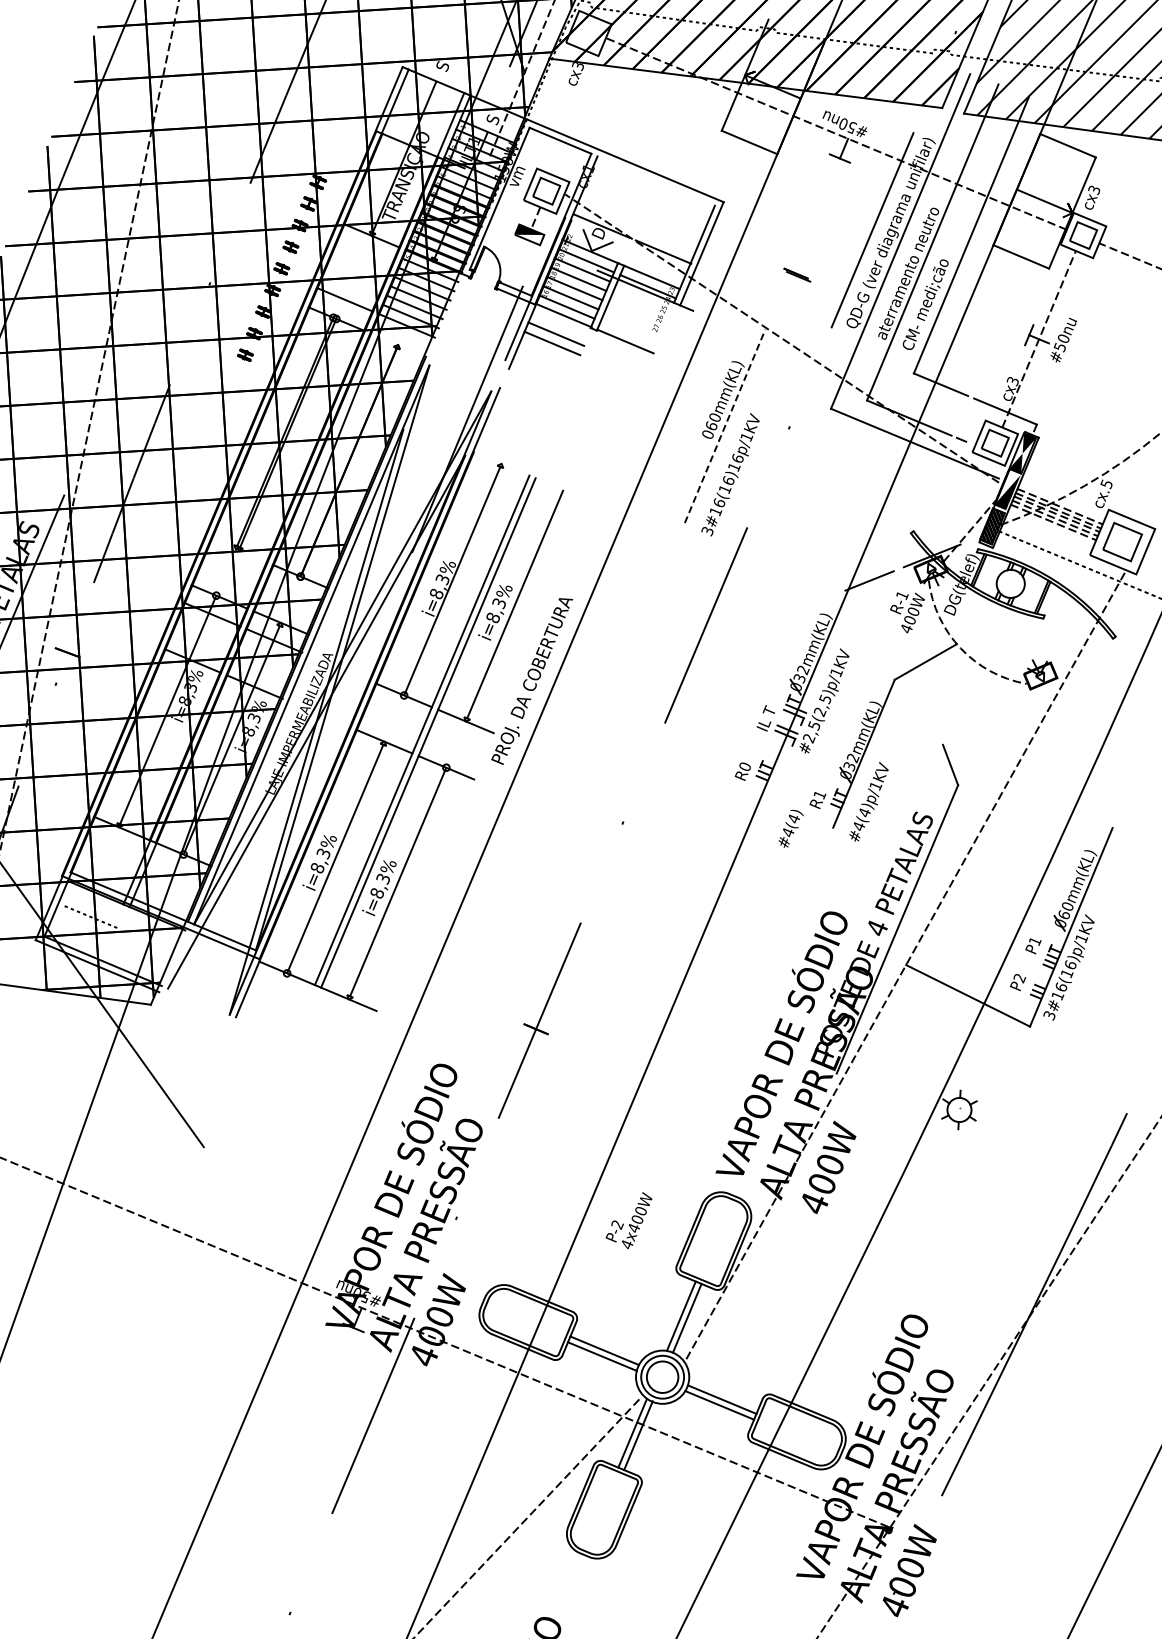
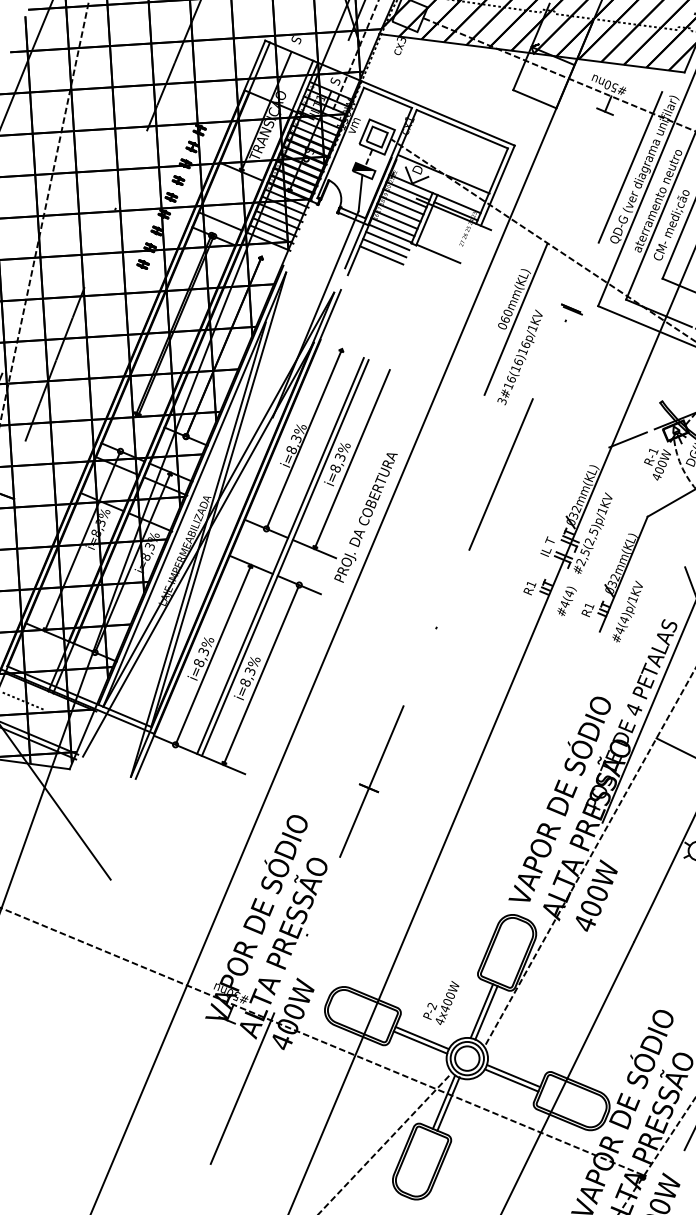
line: (655, 180) -> (461, 128), added
line: (524, 263) -> (359, 193), added
part: (797, 274) -> (572, 309), moved
line: (559, 324) -> (387, 240), added
line: (725, 426) -> (516, 319), dashed -> solid
text: (745, 766) -> (531, 584), R0 -> R1
text: (790, 828) -> (566, 601), moved
text: (628, 1220) -> (440, 1002), moved

